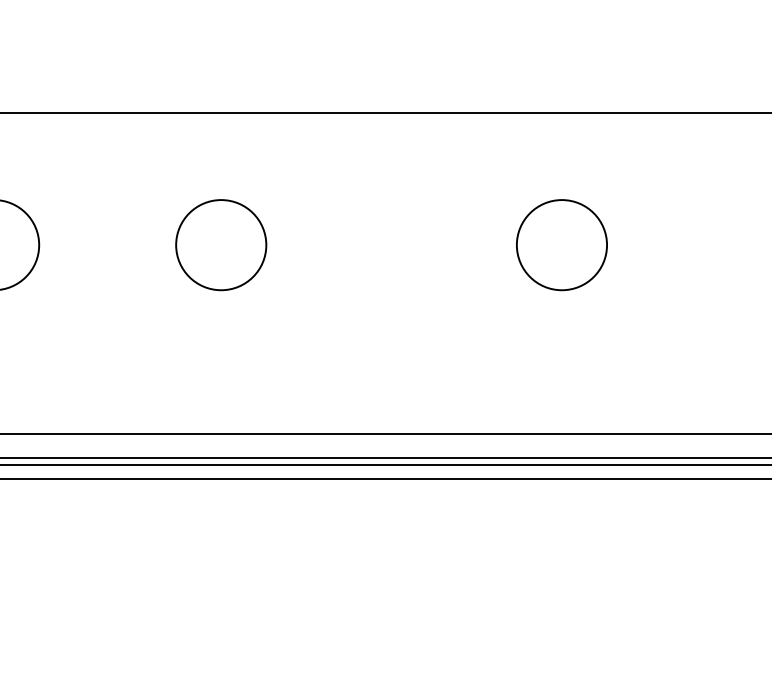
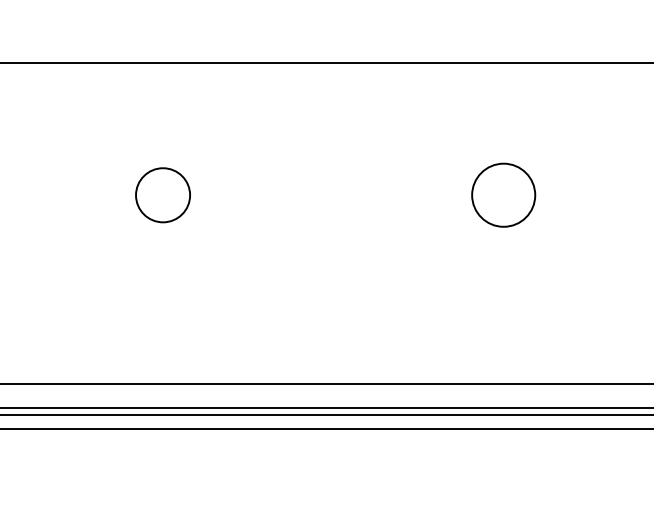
circle: (221, 245) -> (163, 195), size x0.6
circle: (561, 245) -> (503, 195), size x0.7

